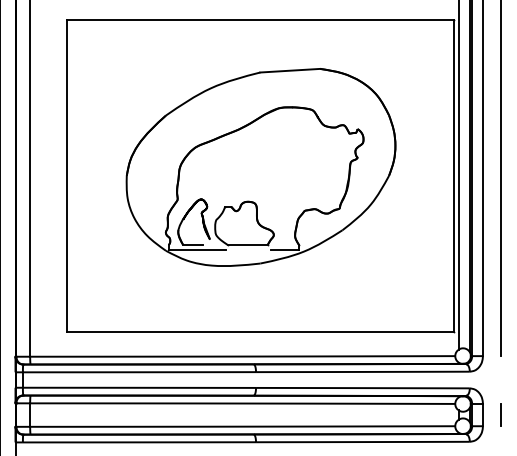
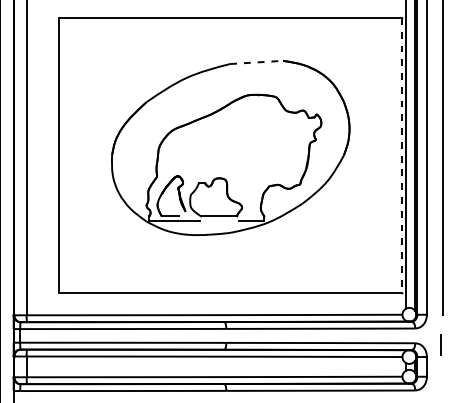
line: (290, 70) -> (256, 62), solid -> dashed
line: (454, 175) -> (401, 155), solid -> dashed
line: (500, 414) -> (439, 344), moved

